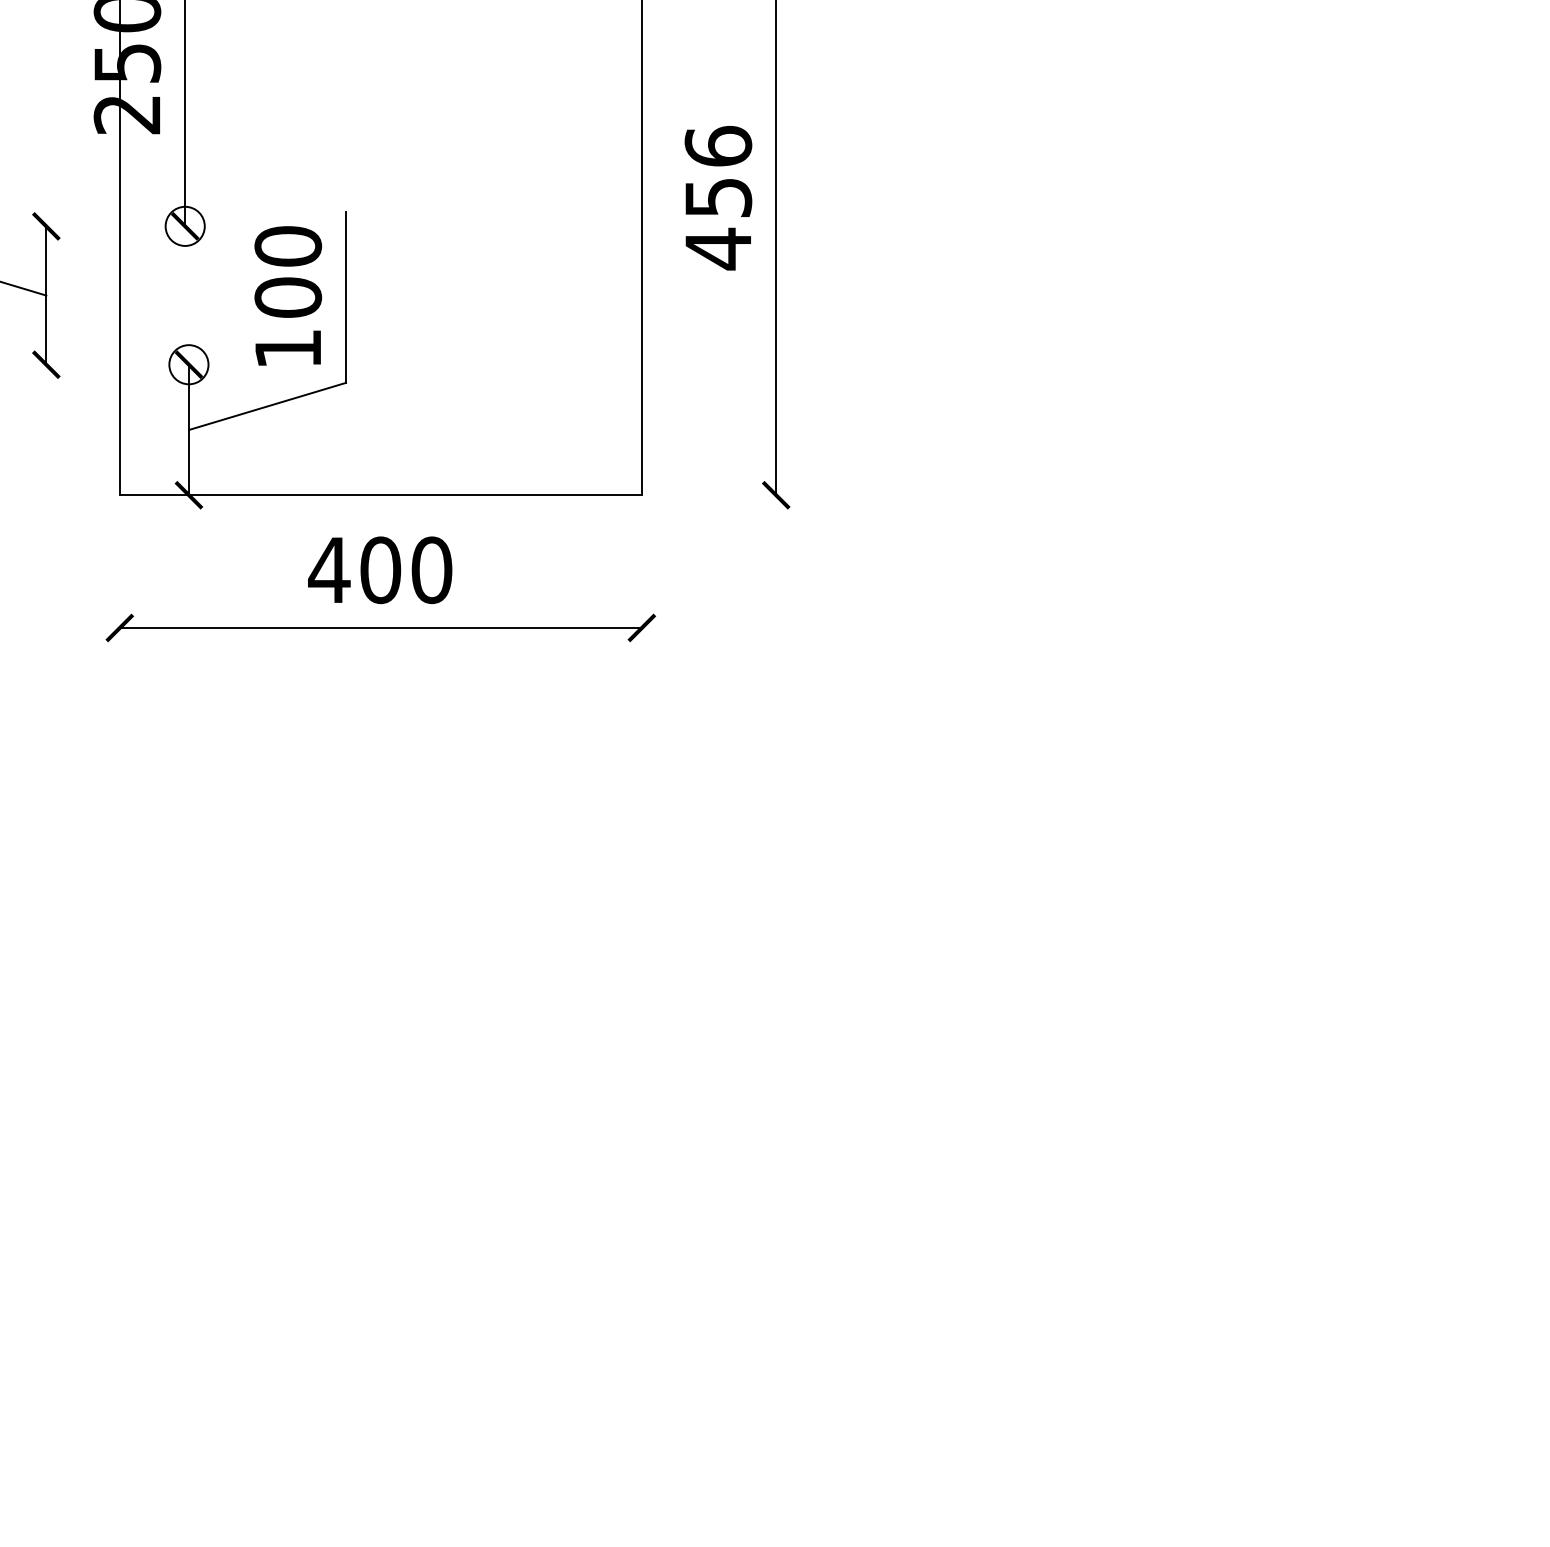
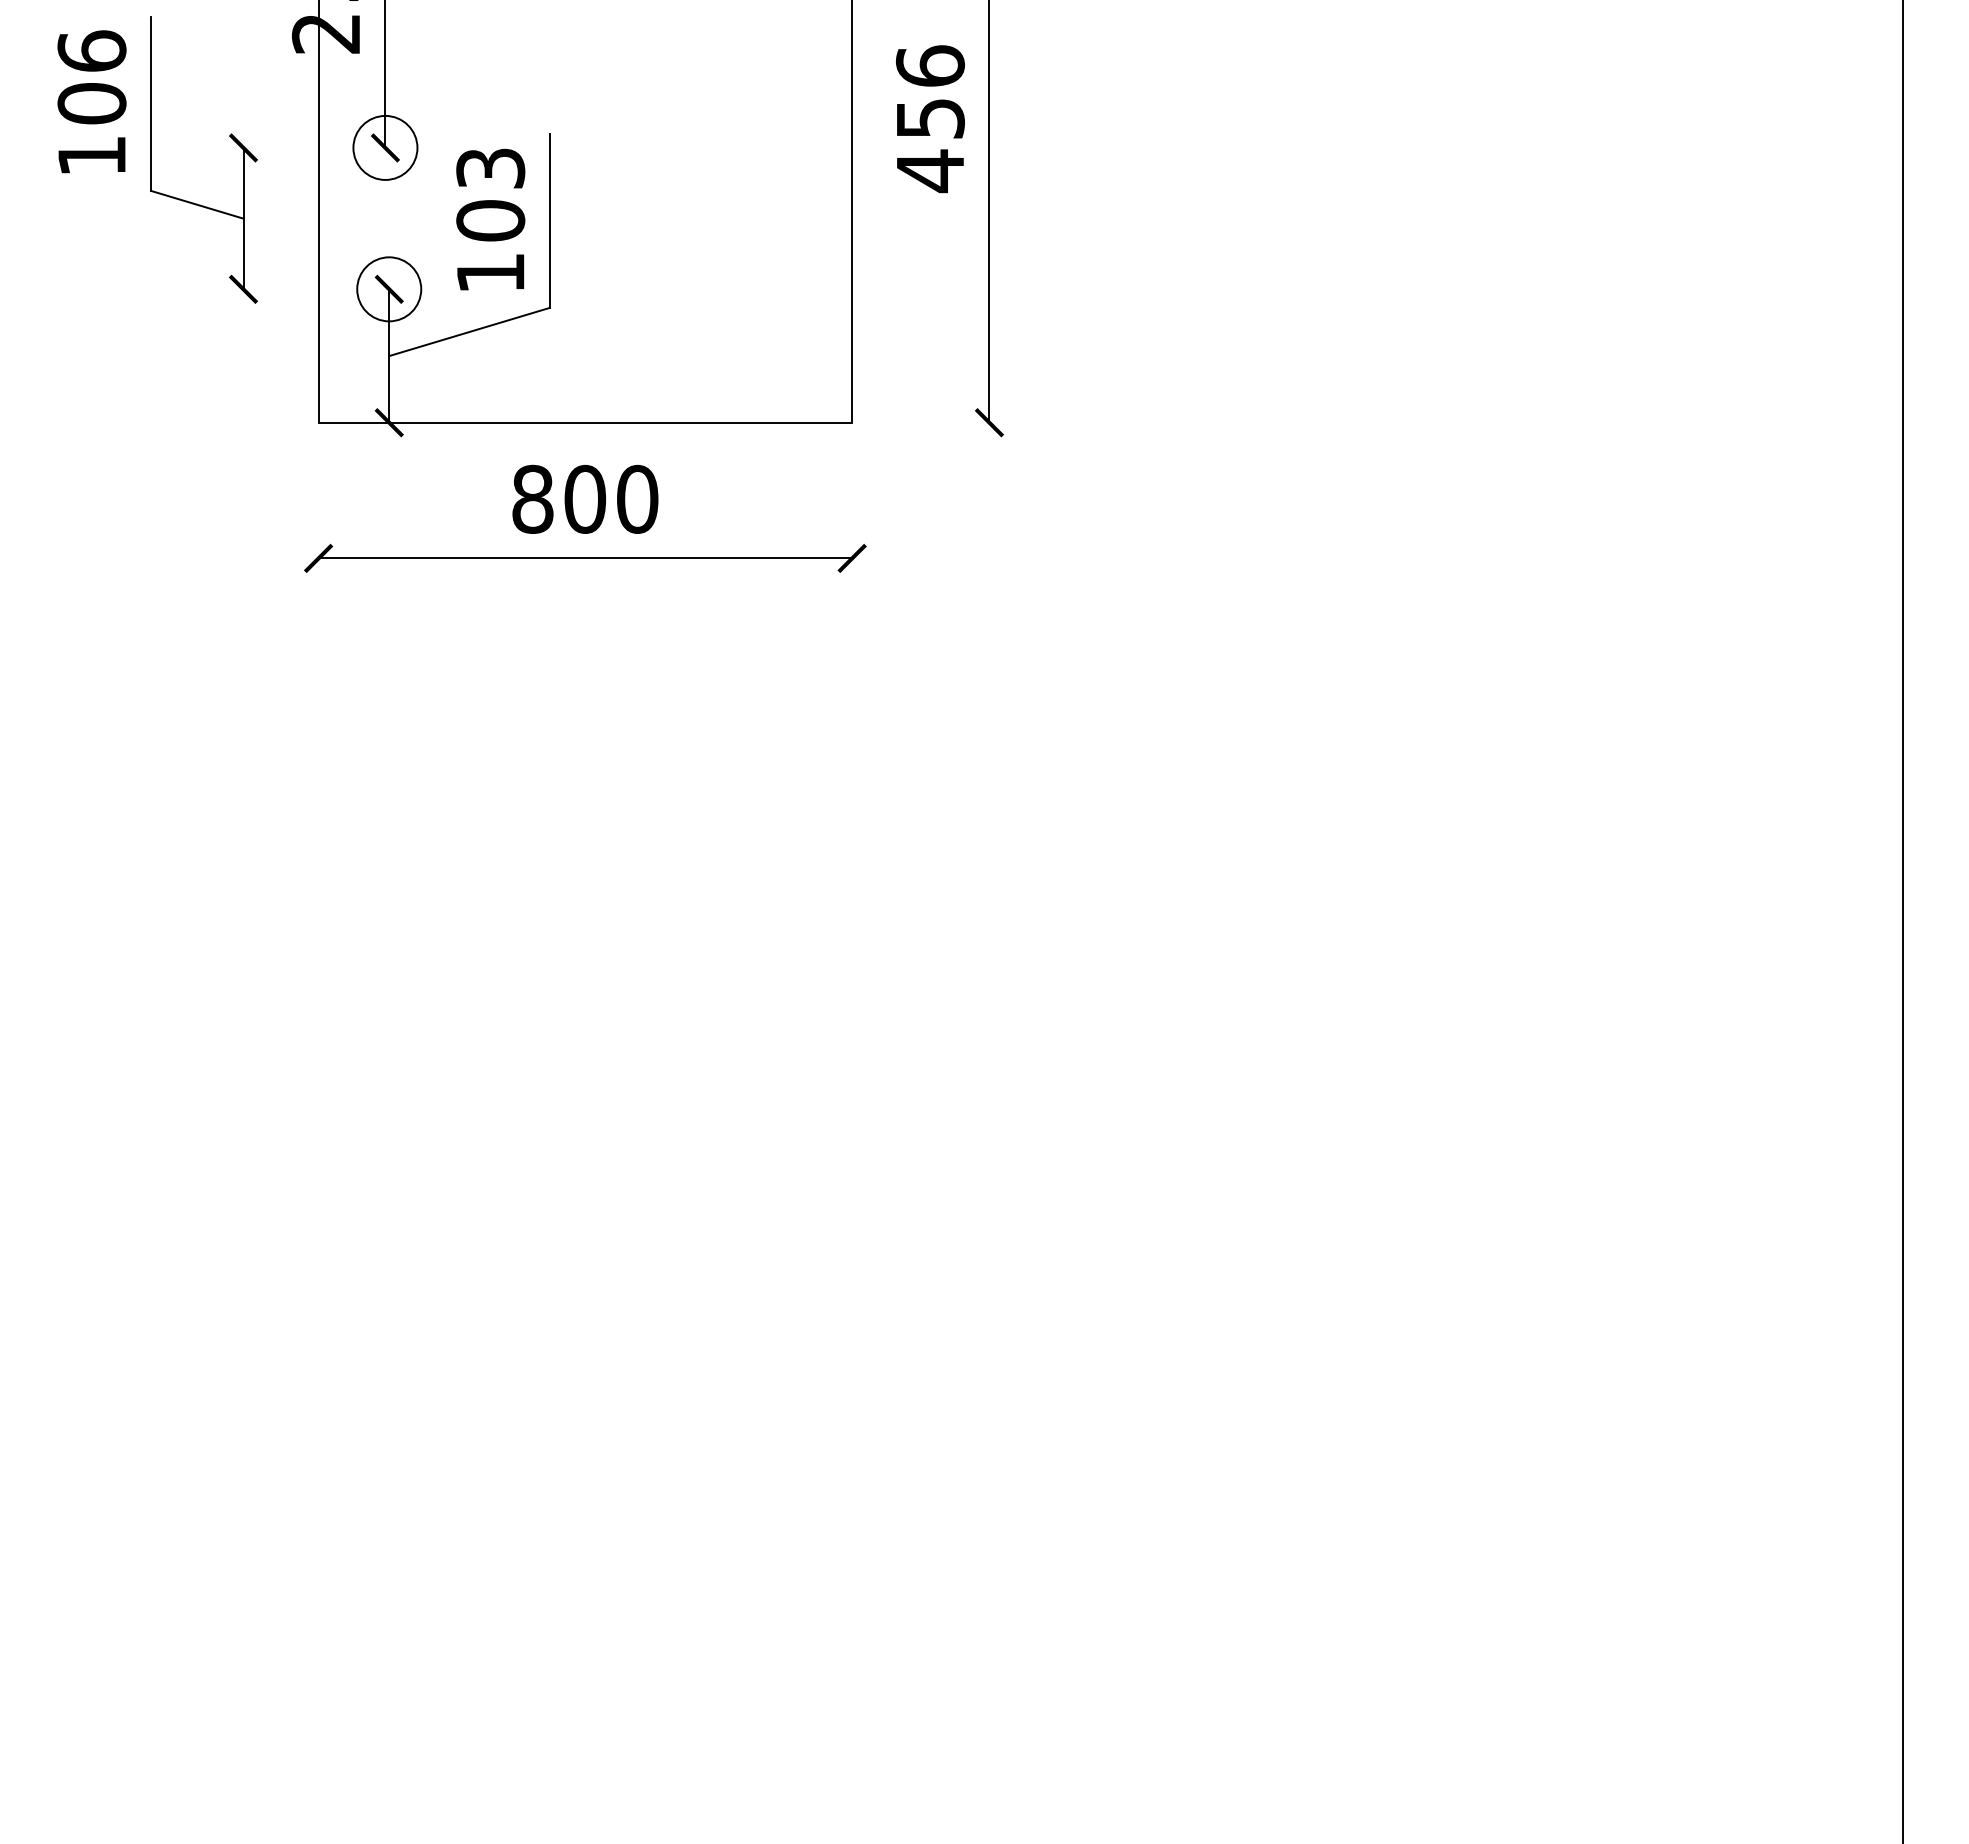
circle: (185, 225) -> (385, 147), size x1.6
text: (288, 246) -> (490, 168), 100 -> 103
circle: (189, 364) -> (389, 289), size x1.6
text: (329, 569) -> (532, 498), 400 -> 800

